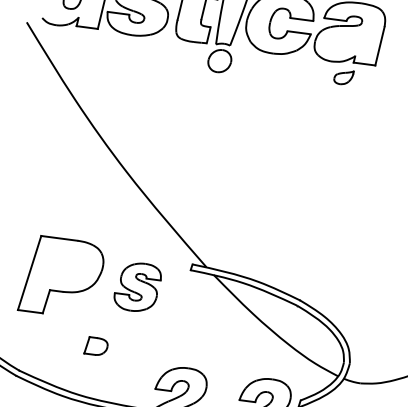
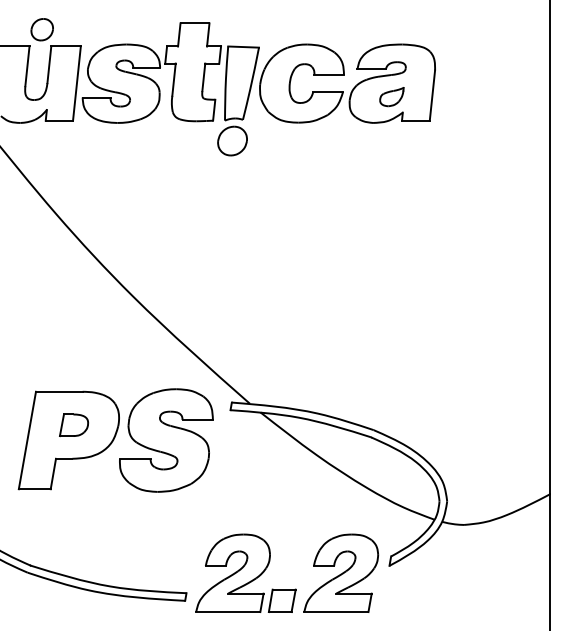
part: (343, 77) -> (391, 97), moved
part: (137, 287) -> (166, 440), size x1.67
part: (95, 346) -> (73, 425), moved

